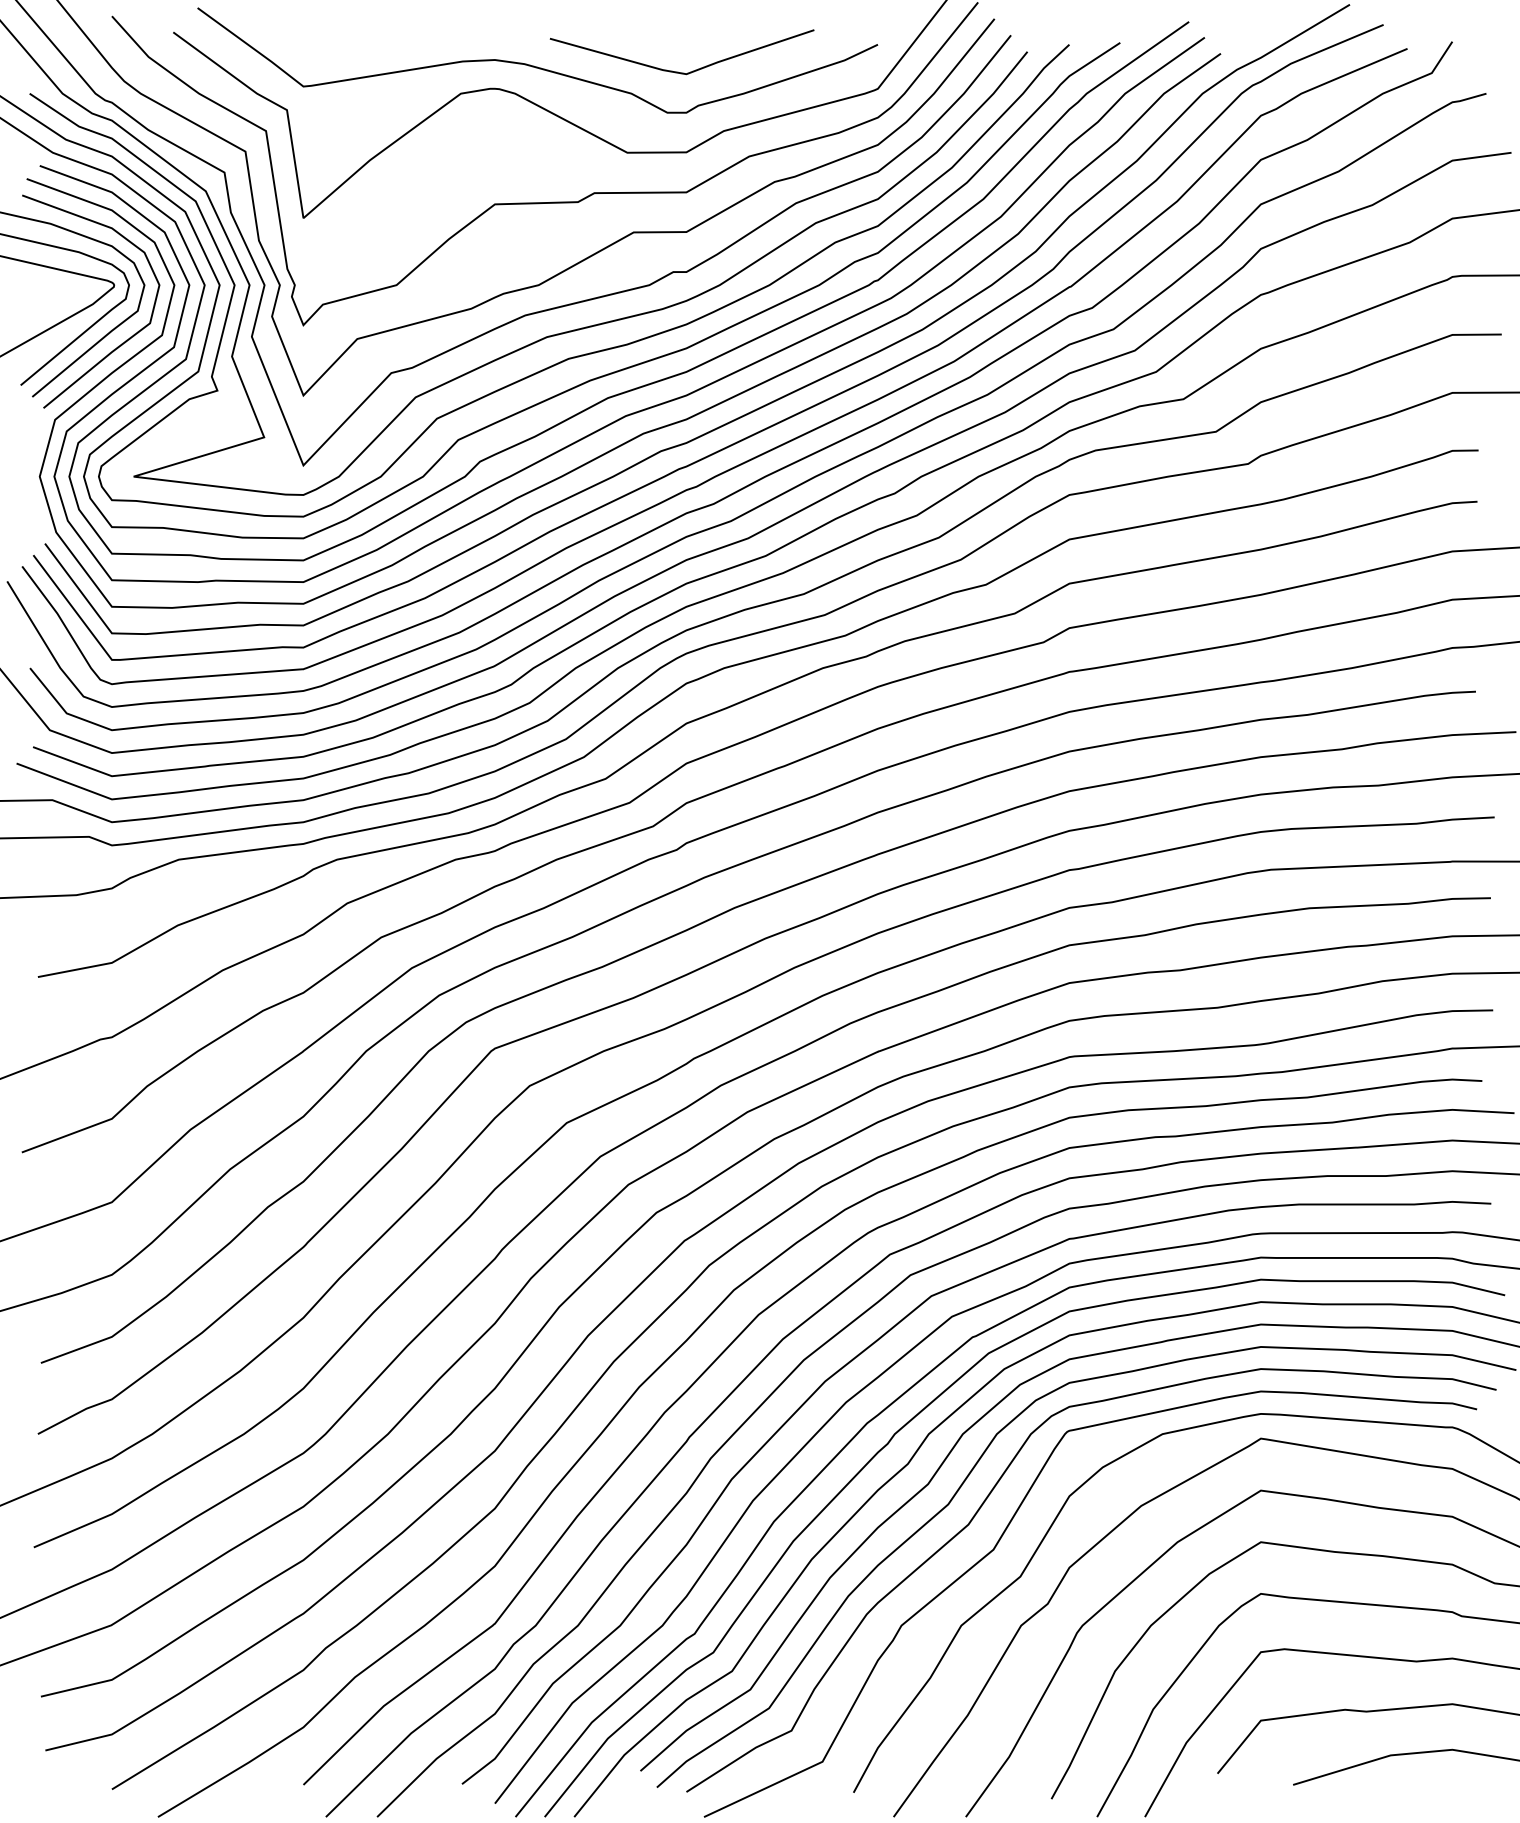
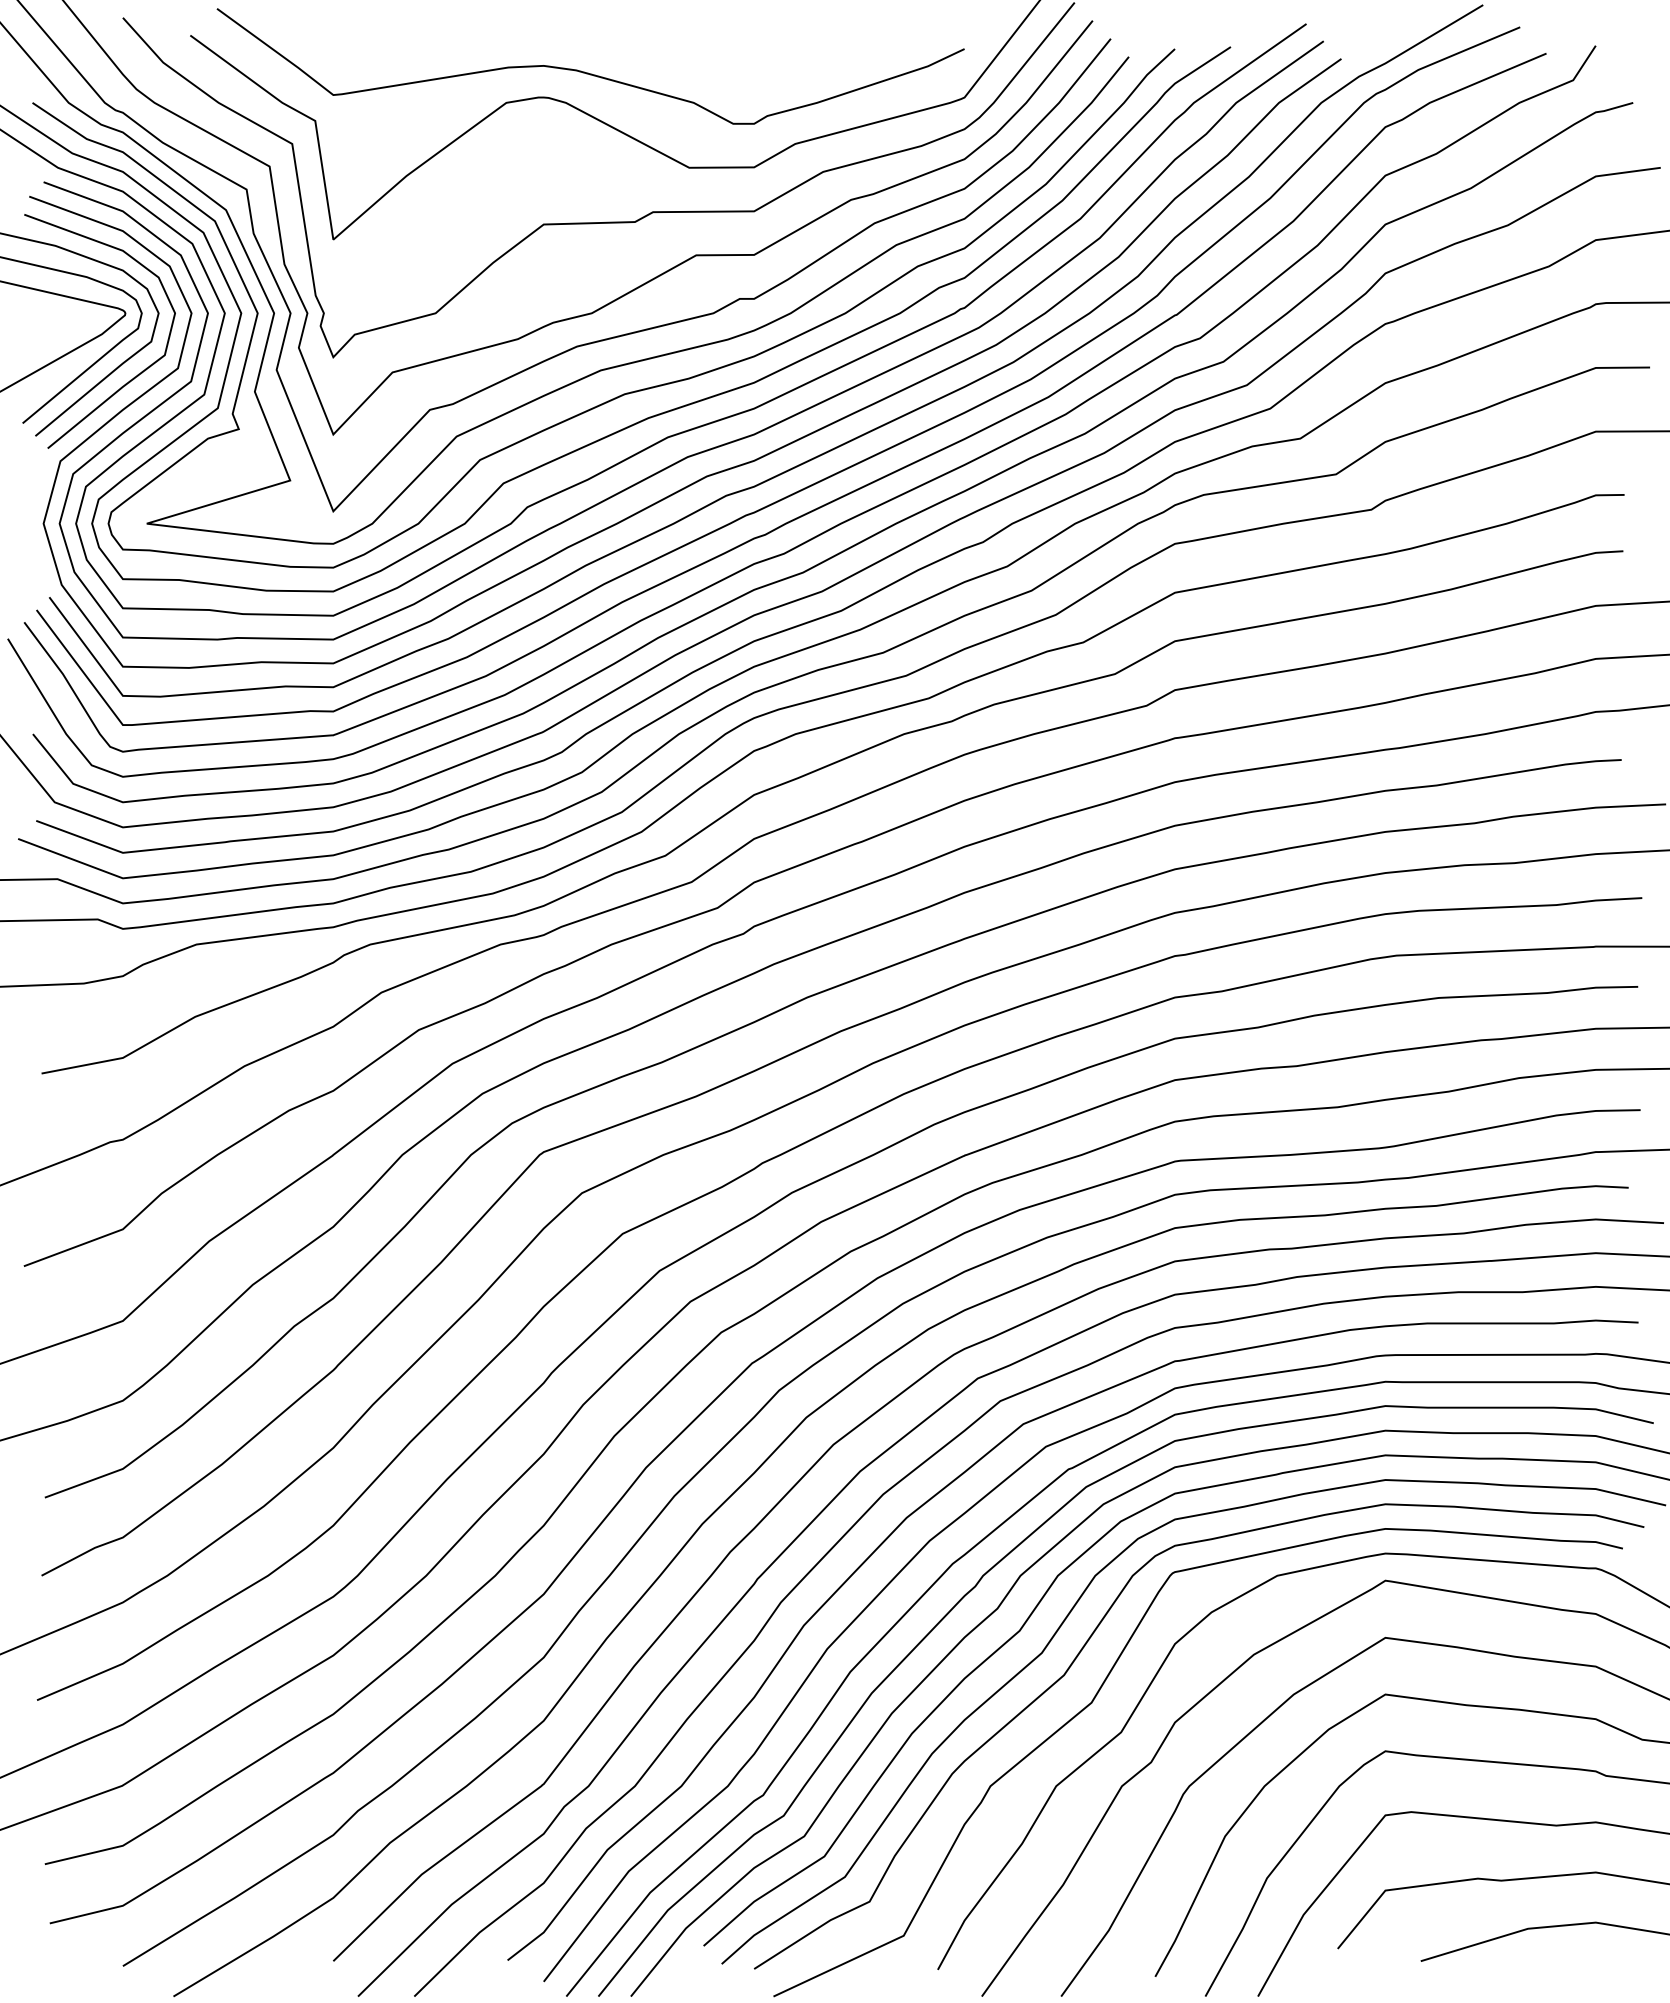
line: (678, 71) -> (745, 78), removed

